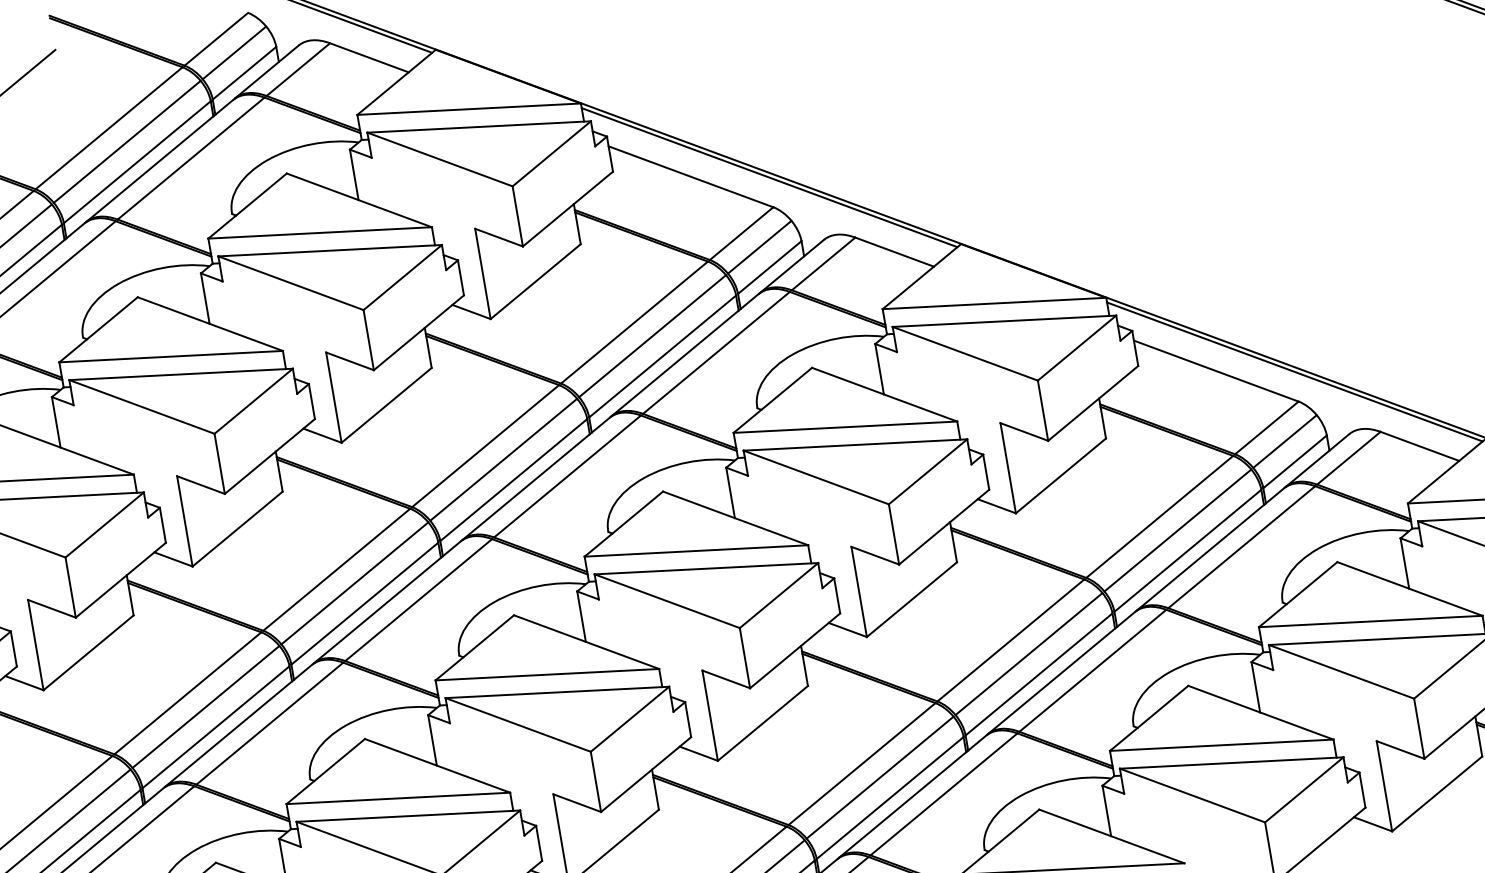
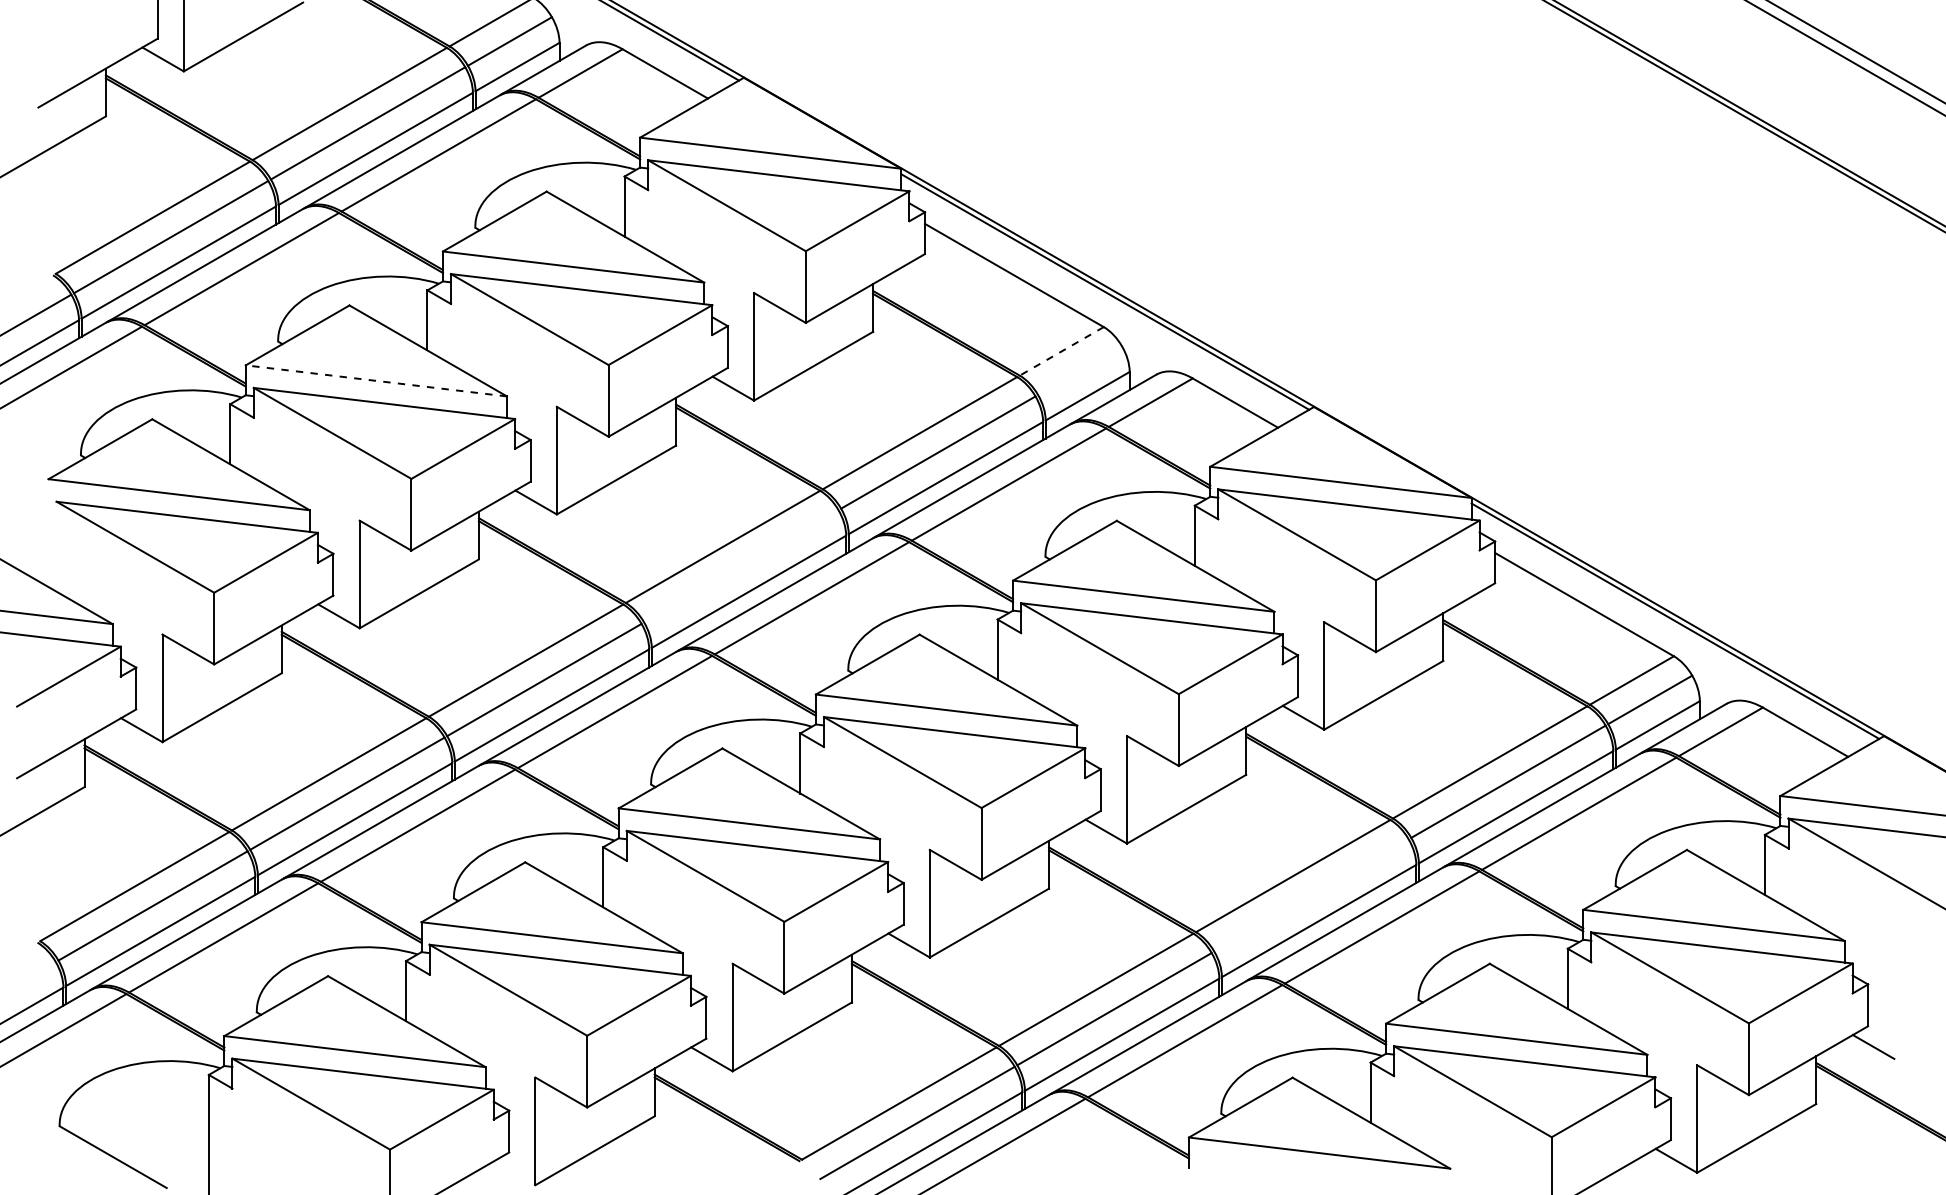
line: (741, 233) -> (1061, 351), solid -> dashed
line: (760, 247) -> (1080, 370), removed
line: (171, 356) -> (376, 380), solid -> dashed
line: (503, 459) -> (741, 566), removed
line: (1029, 654) -> (1311, 895), removed

